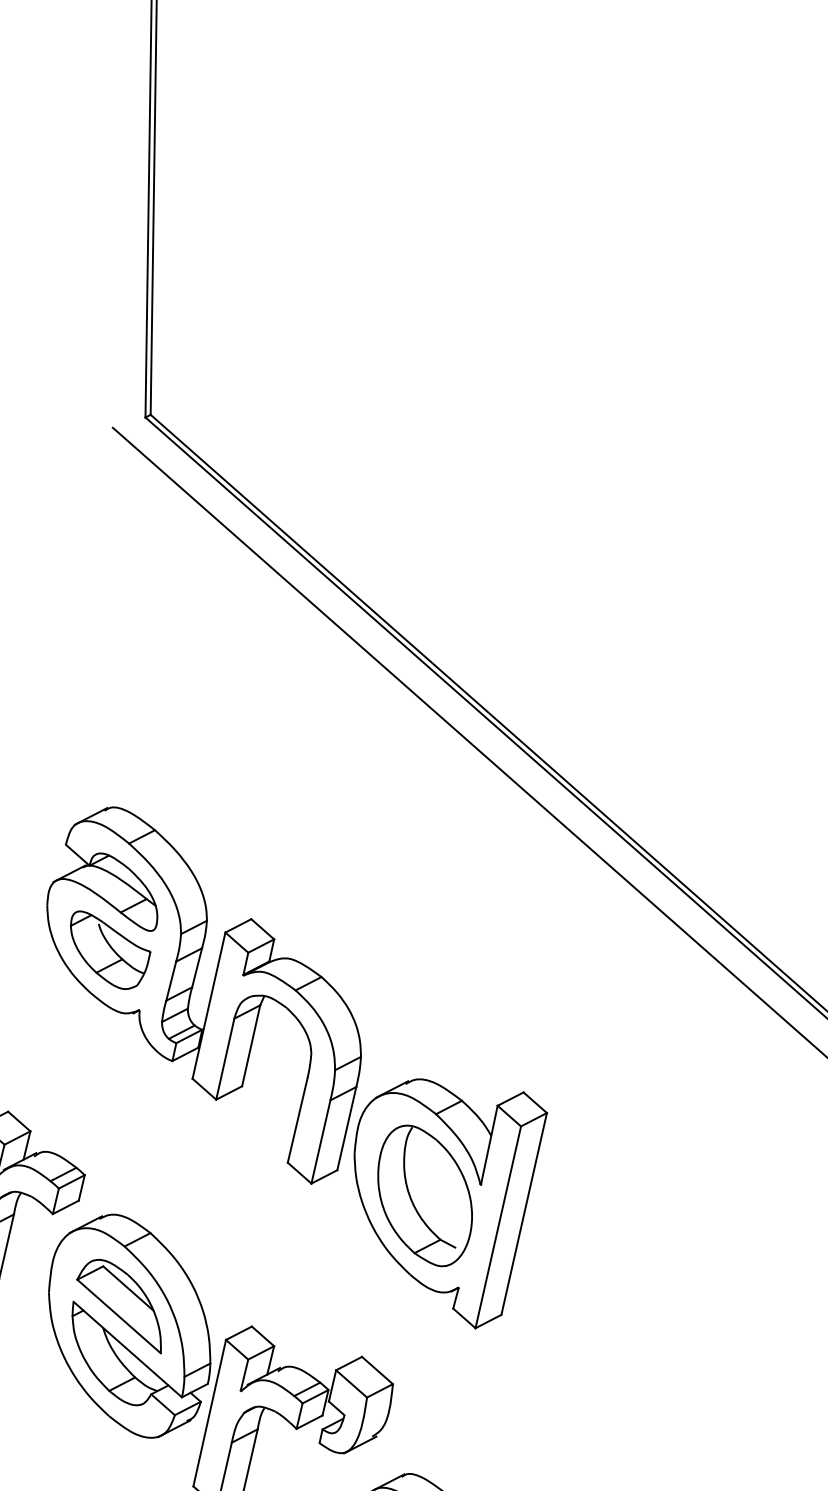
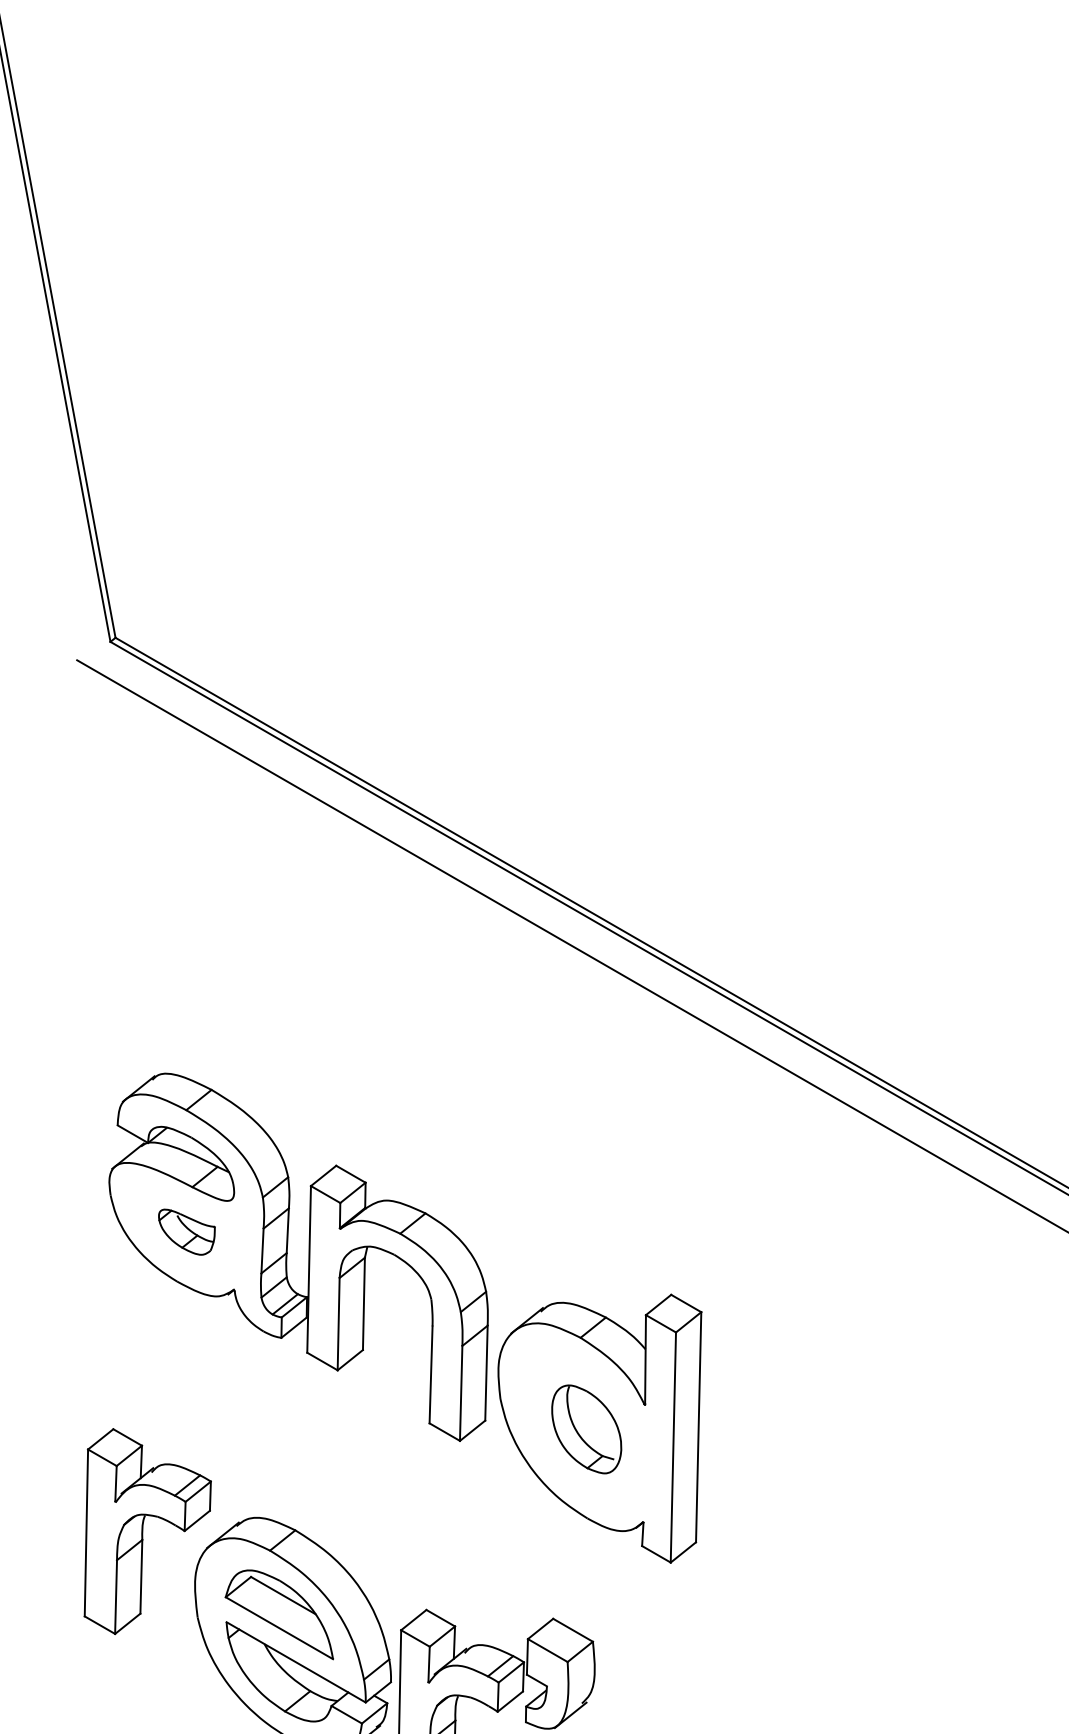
part: (107, 950) -> (186, 1231), size x0.6
part: (424, 1196) -> (586, 1429), size x0.6

